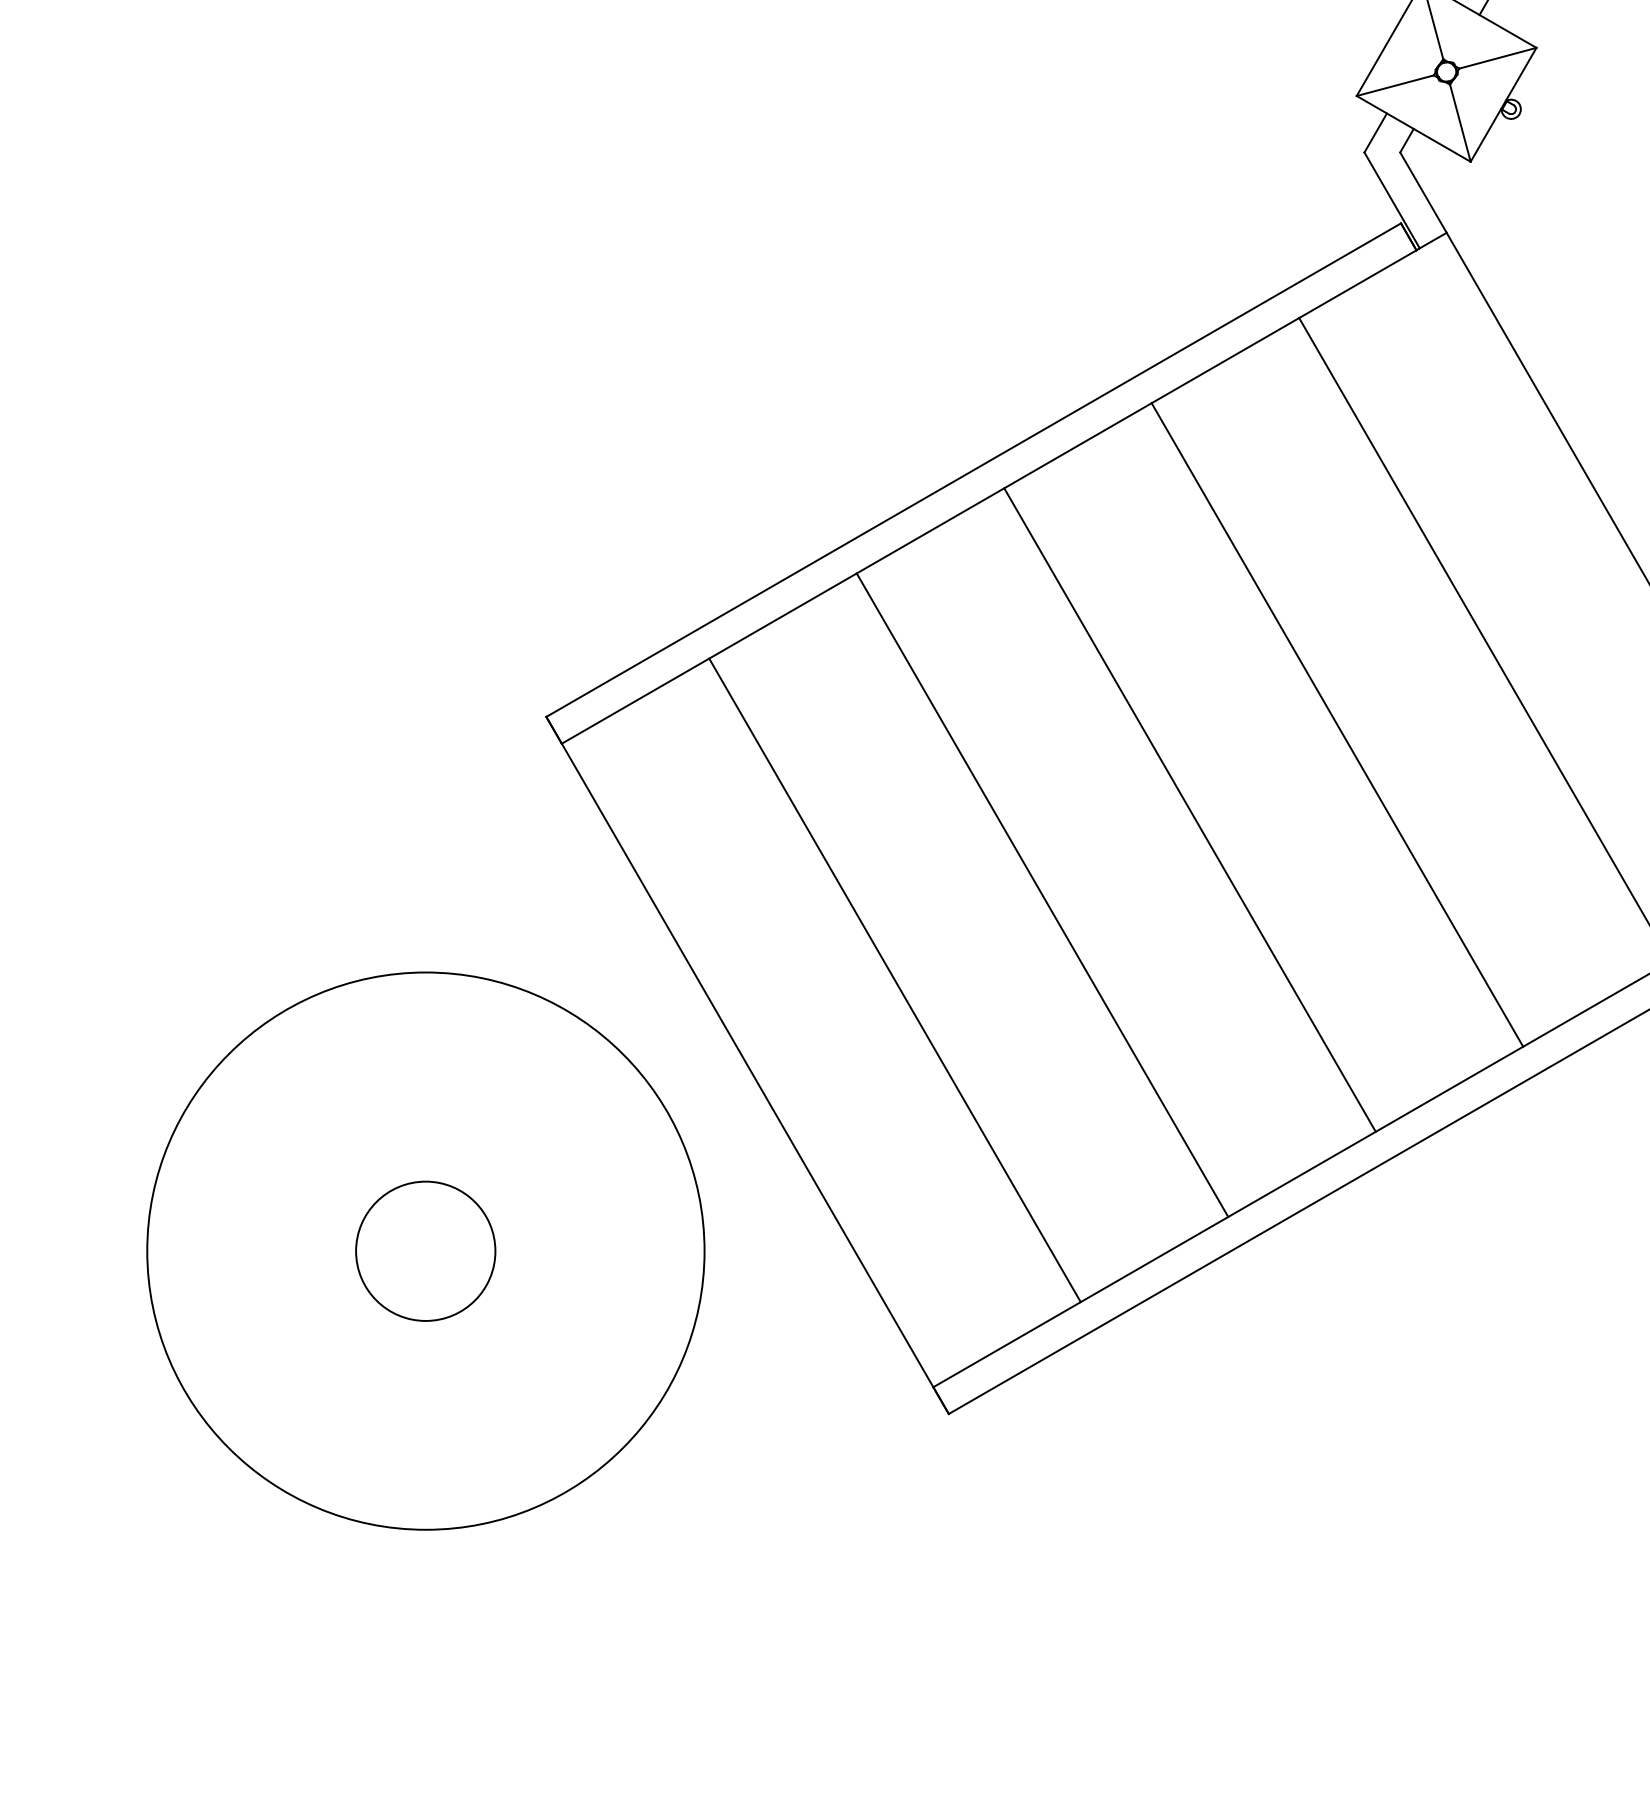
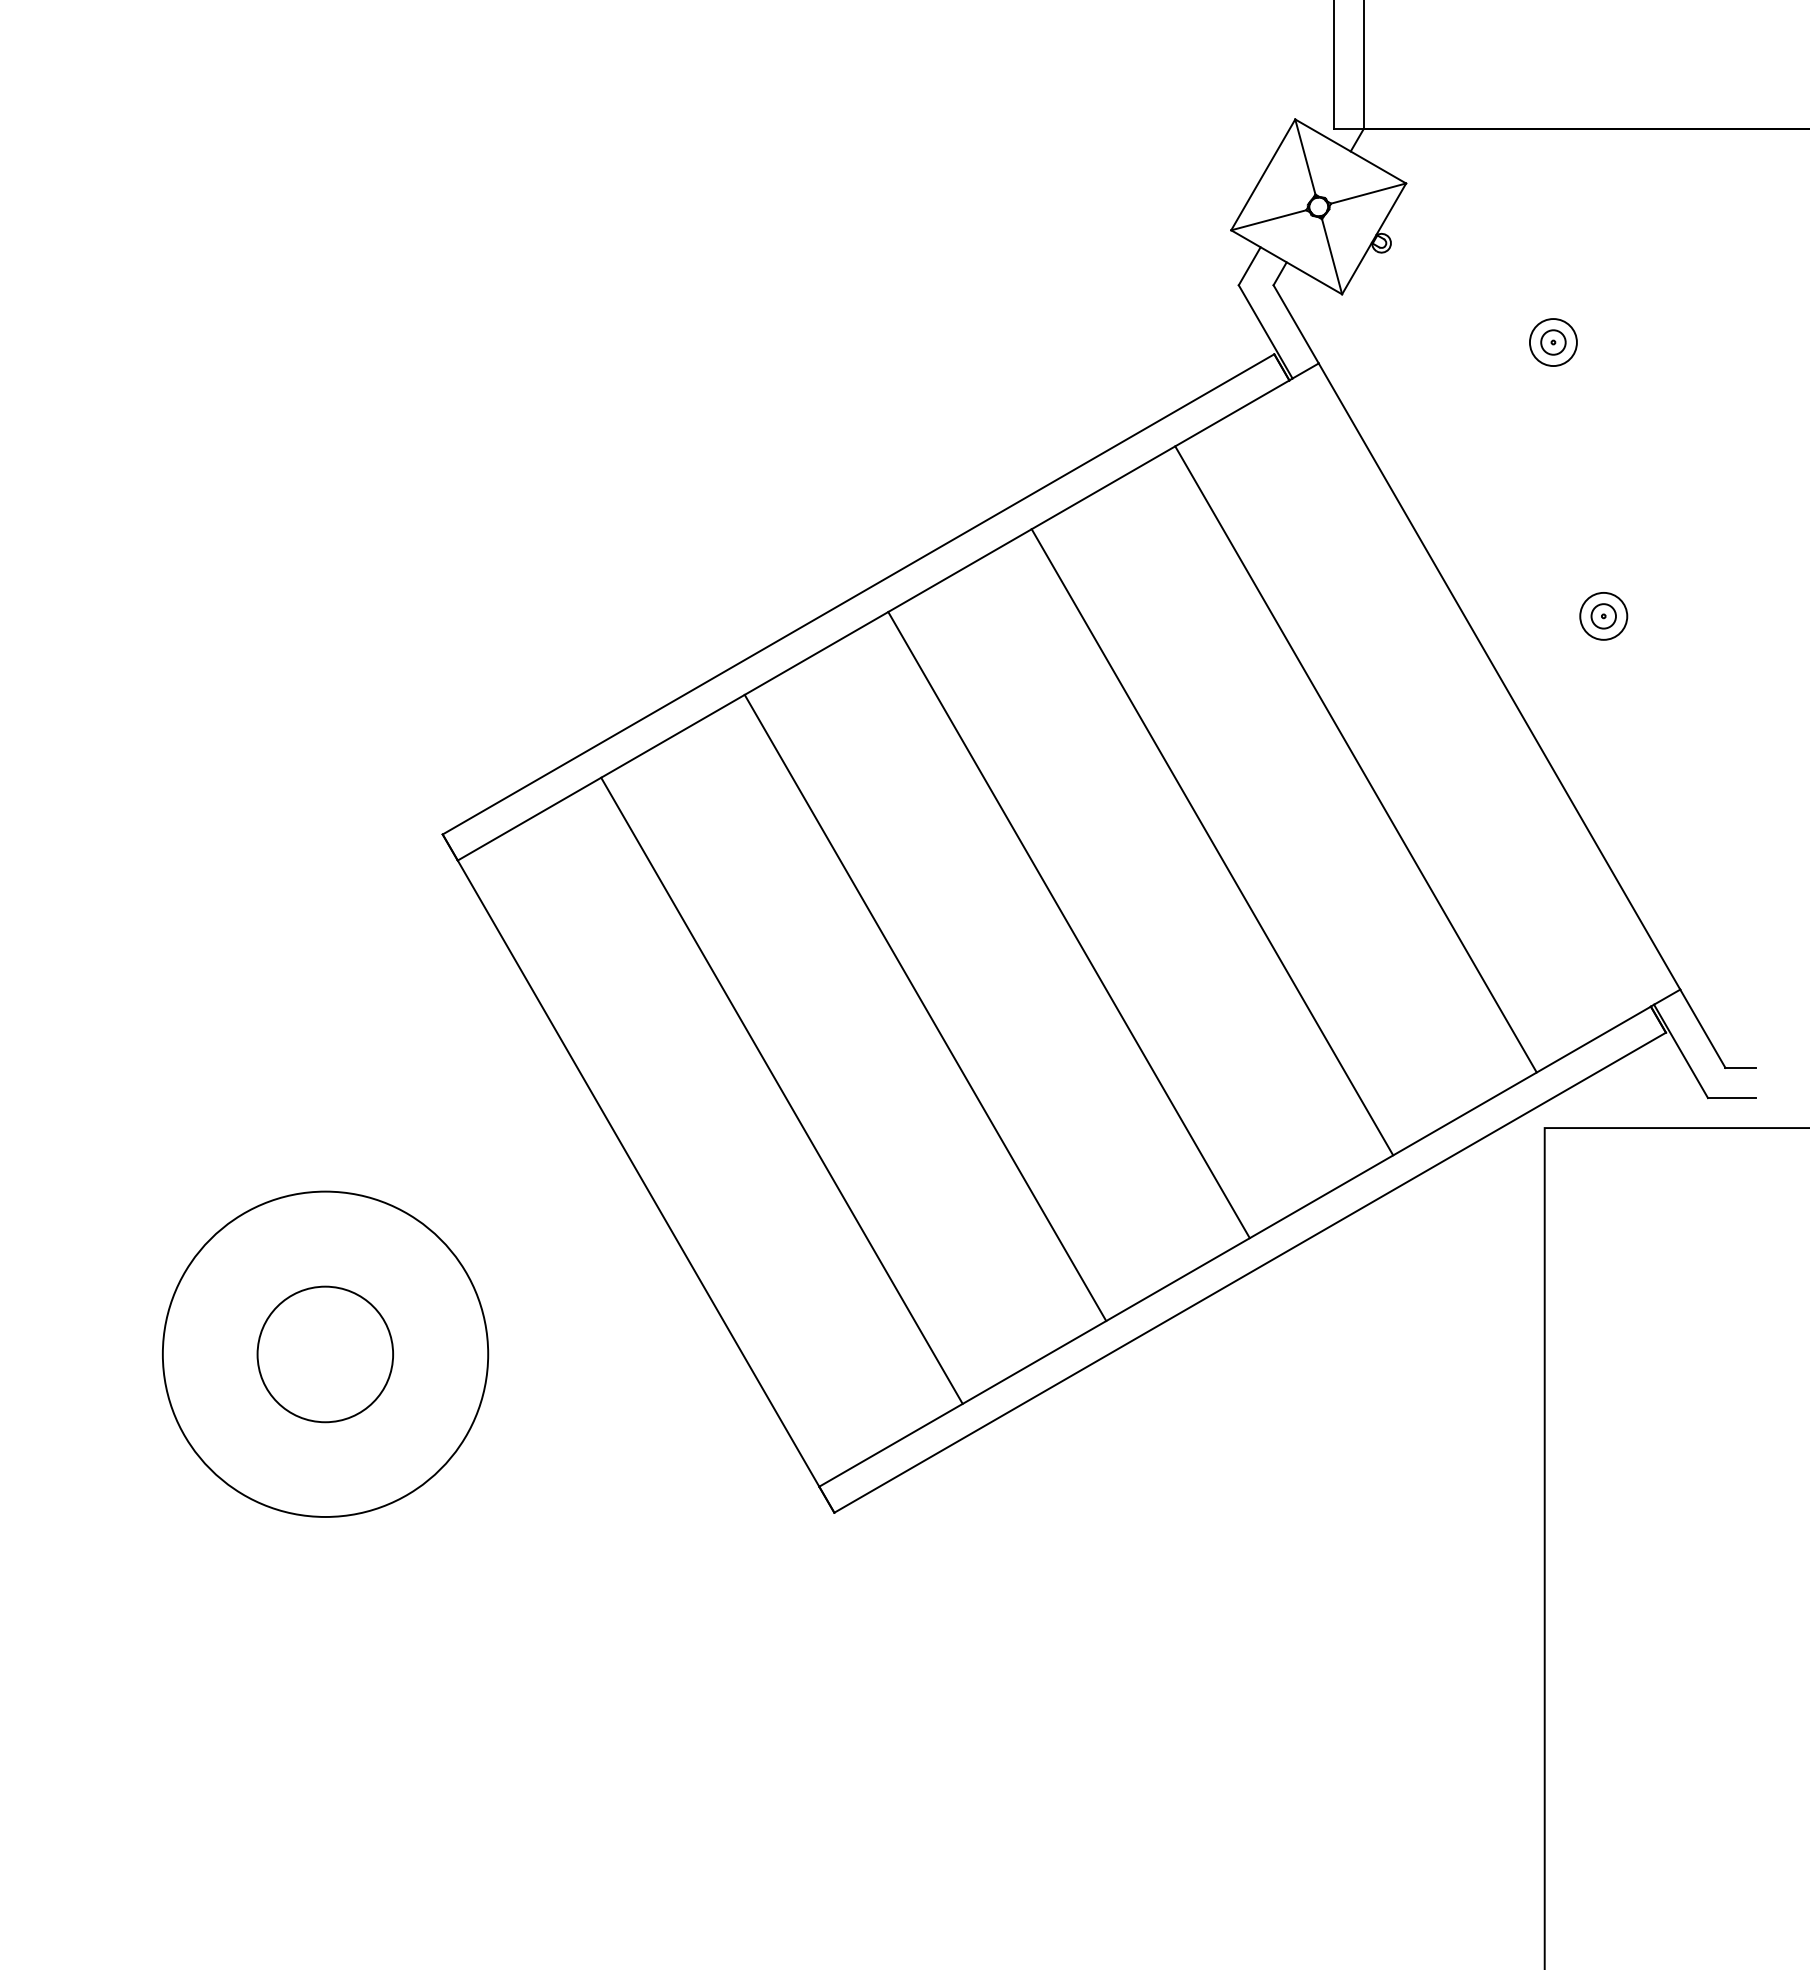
circle: (425, 1251) -> (325, 1354), size x0.6

